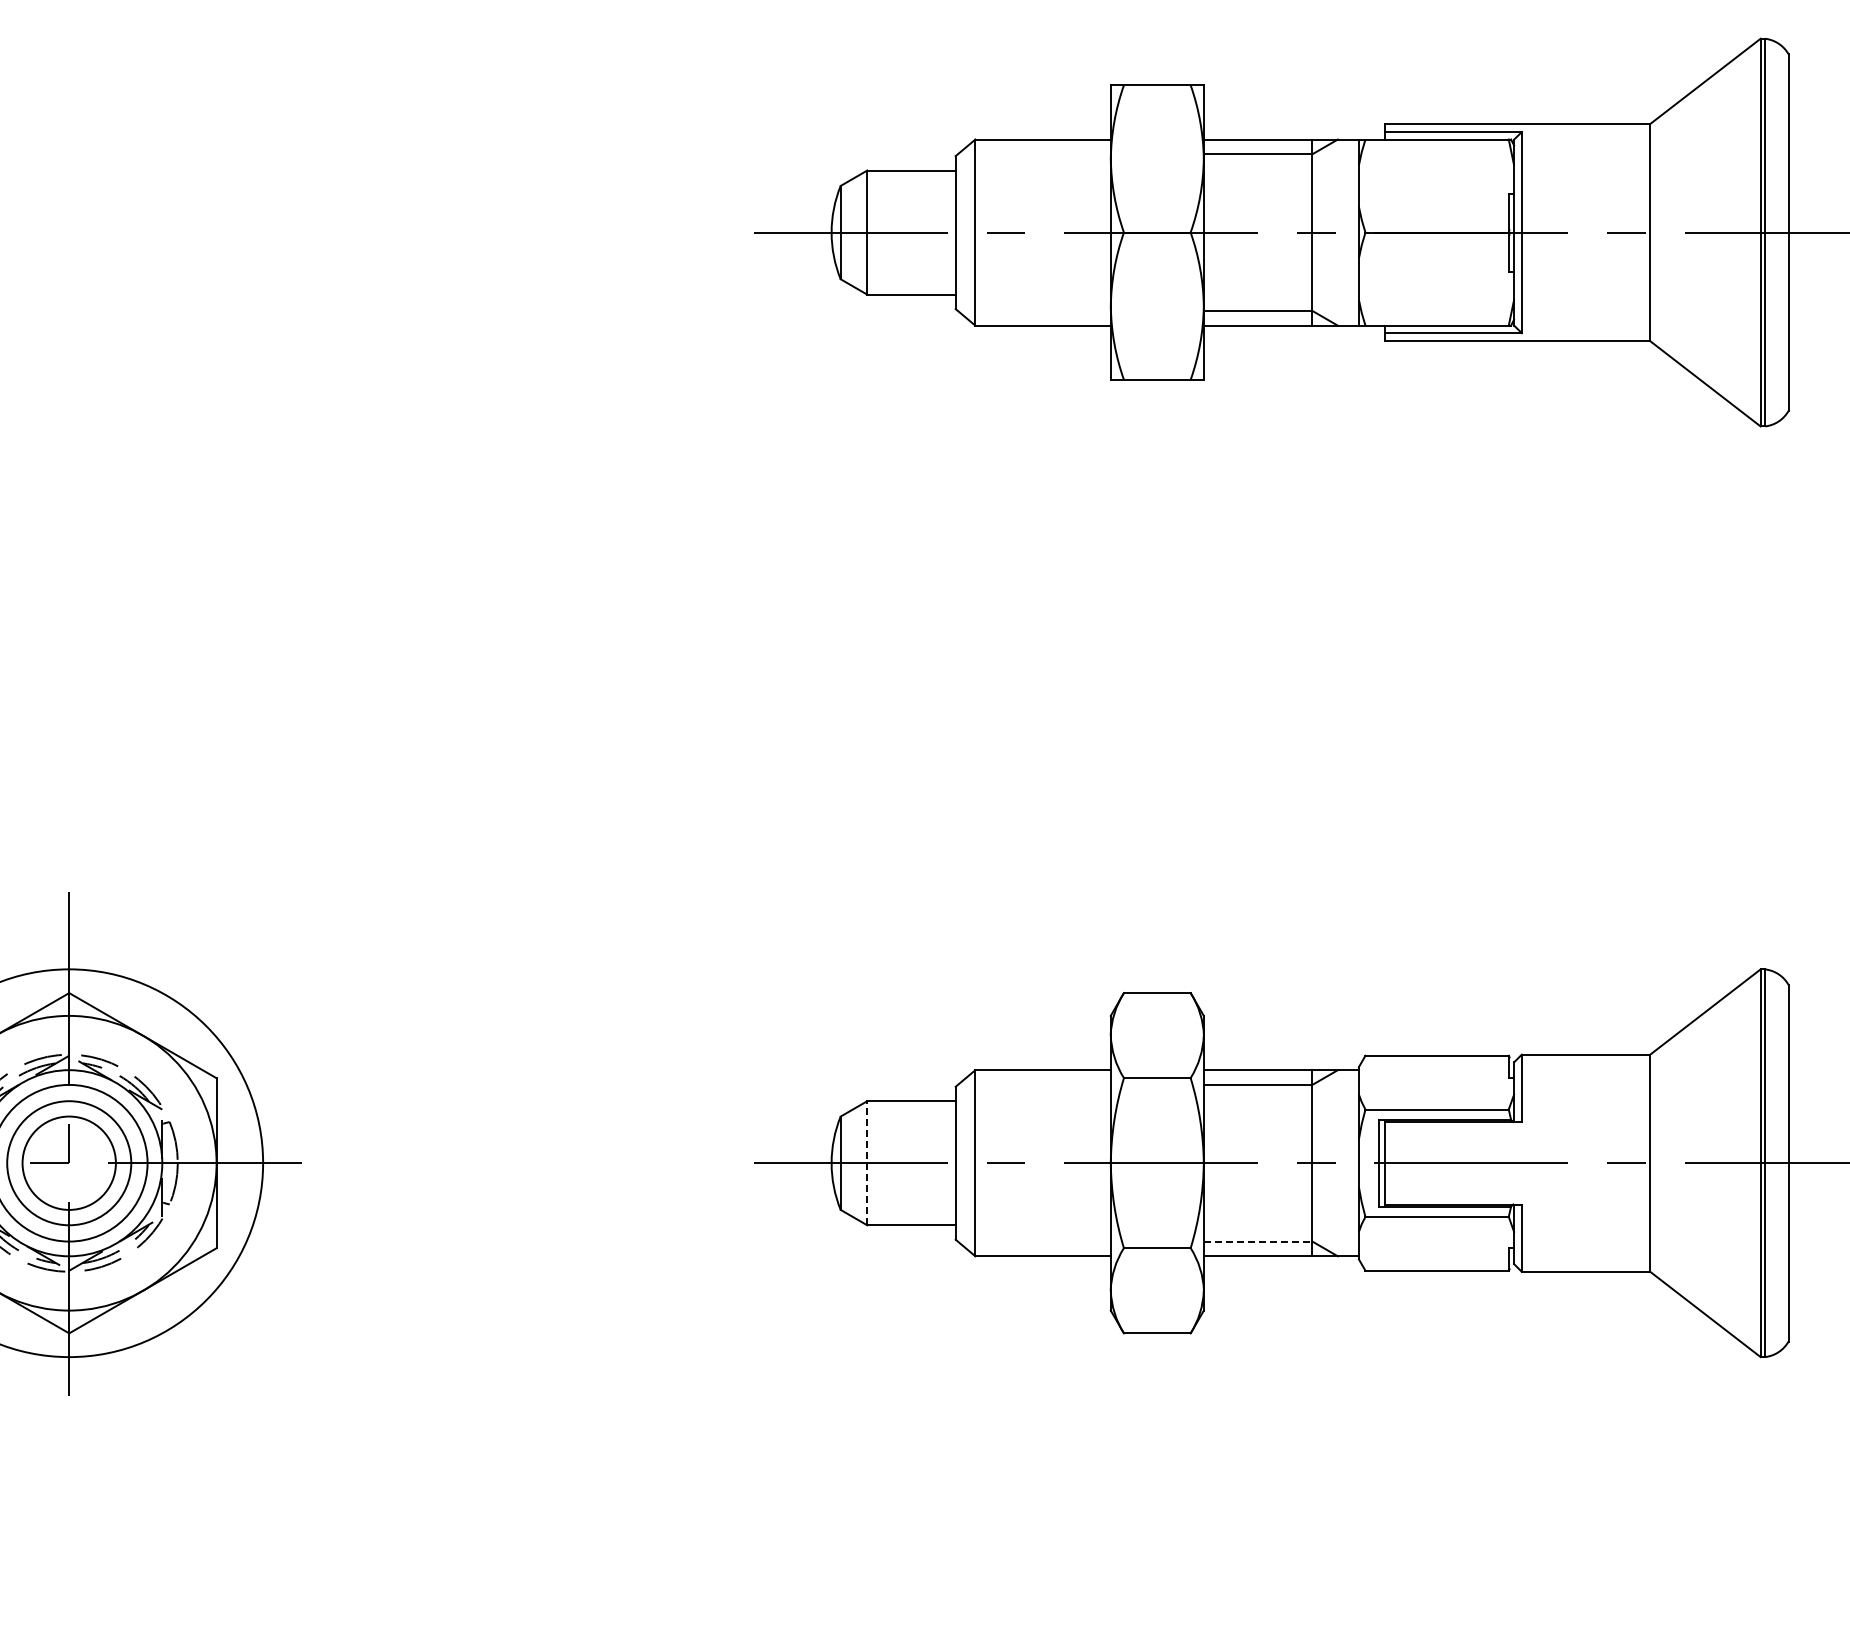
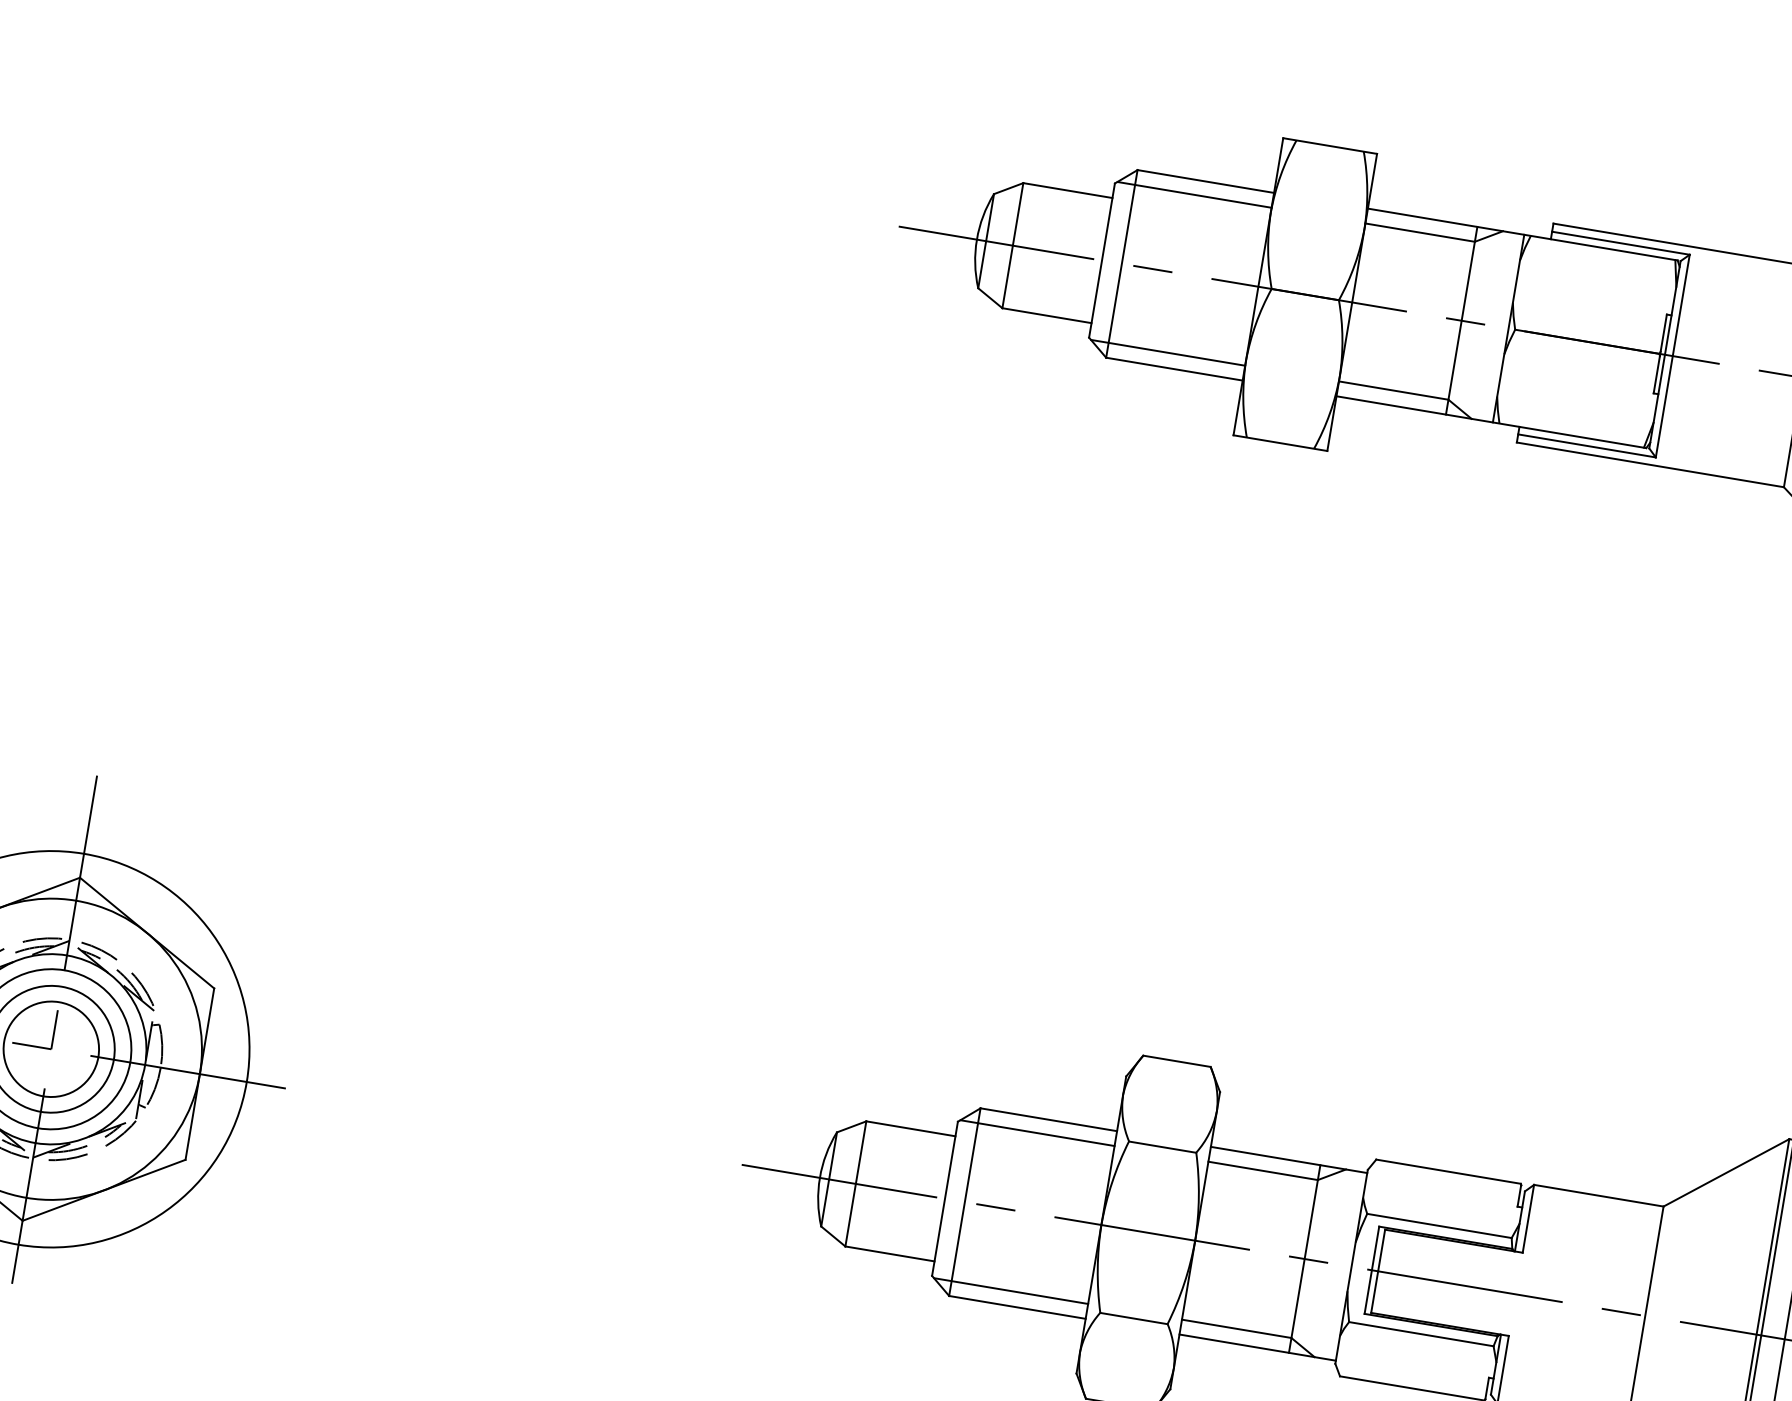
line: (1034, 154) -> (1194, 195), added
line: (1034, 310) -> (1168, 352), added
line: (1034, 1084) -> (1037, 1132), added
line: (867, 1162) -> (856, 1183), dashed -> solid
line: (1034, 1241) -> (1011, 1291), added
line: (1258, 1241) -> (1237, 1328), dashed -> solid

